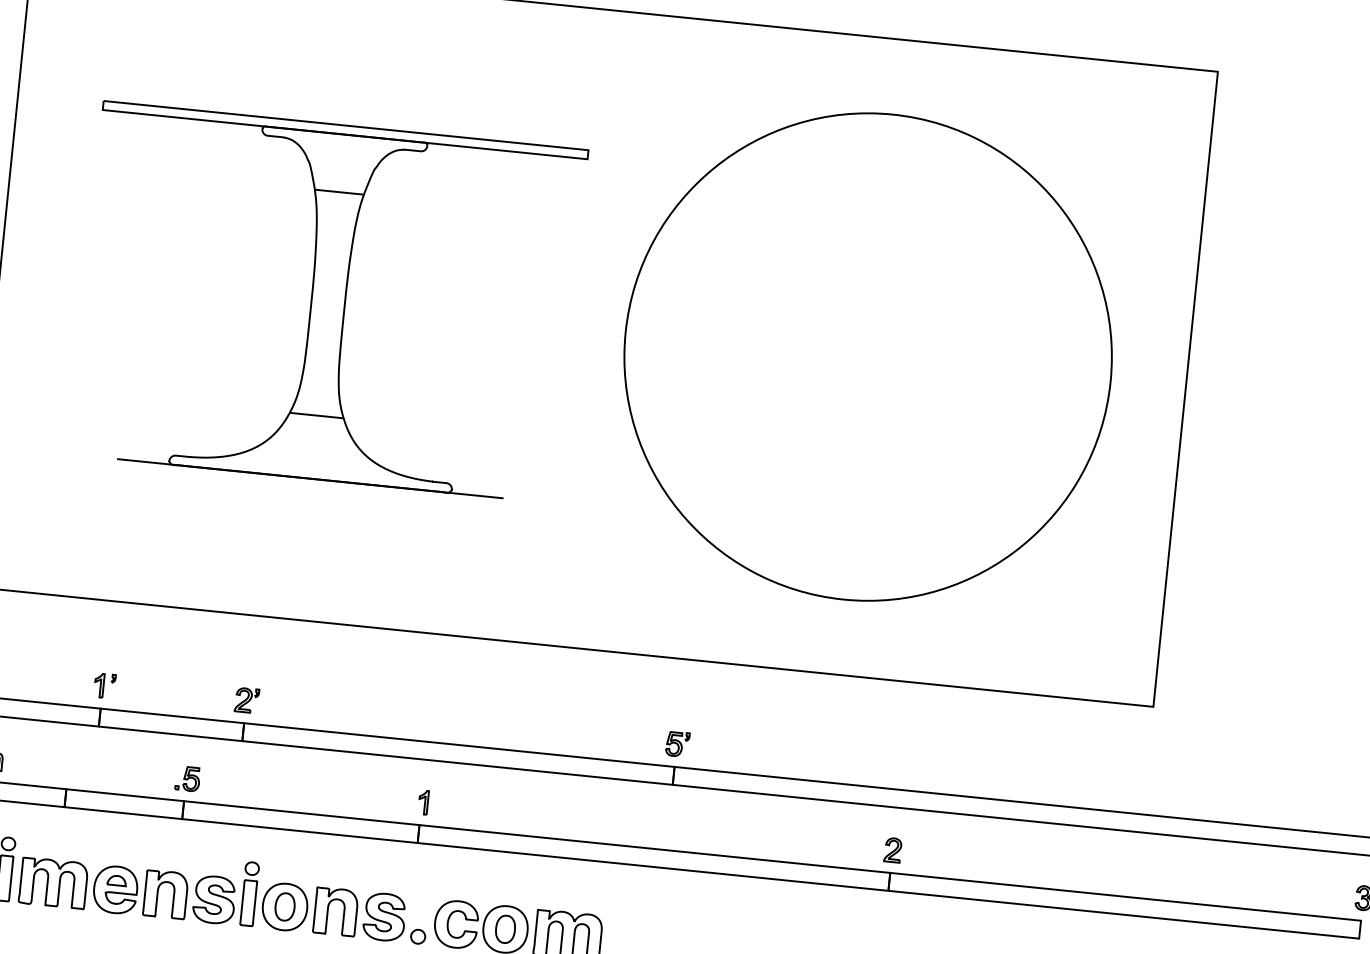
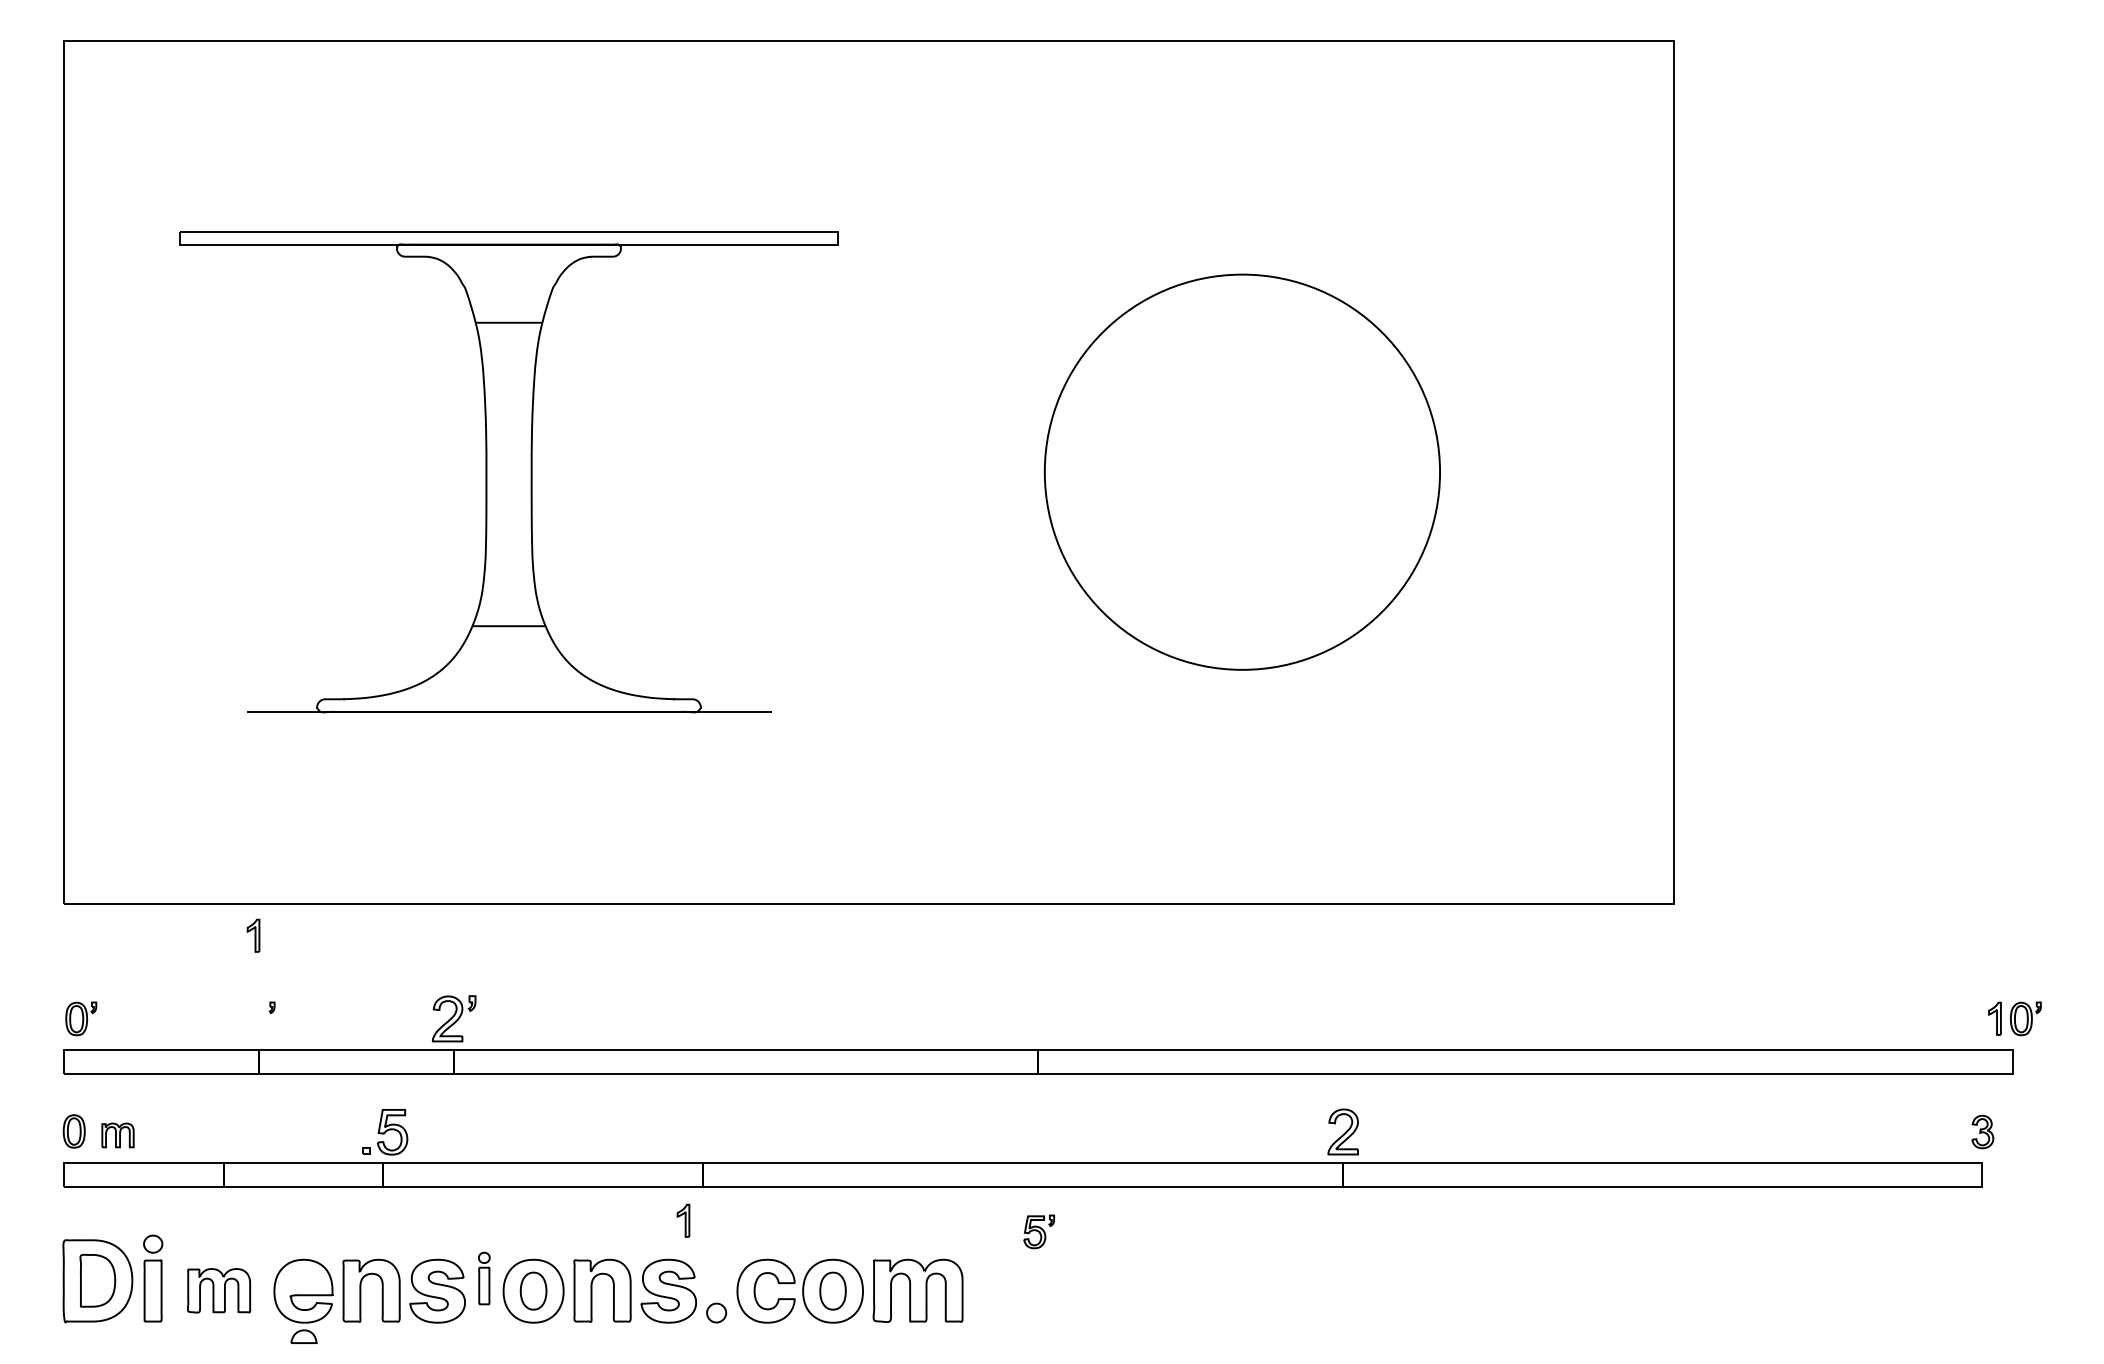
circle: (868, 356) -> (1242, 471), size x0.6
part: (99, 685) -> (253, 935), moved
part: (247, 700) -> (454, 1018), size x1.4
part: (677, 744) -> (1039, 1231), moved
part: (187, 779) -> (385, 1132), size x1.4
part: (423, 802) -> (683, 1220), moved
part: (892, 849) -> (1342, 1131), size x1.4
part: (116, 880) -> (303, 1336), moved
part: (53, 882) -> (218, 1290), size x0.7
part: (249, 893) -> (484, 1278), size x0.6

